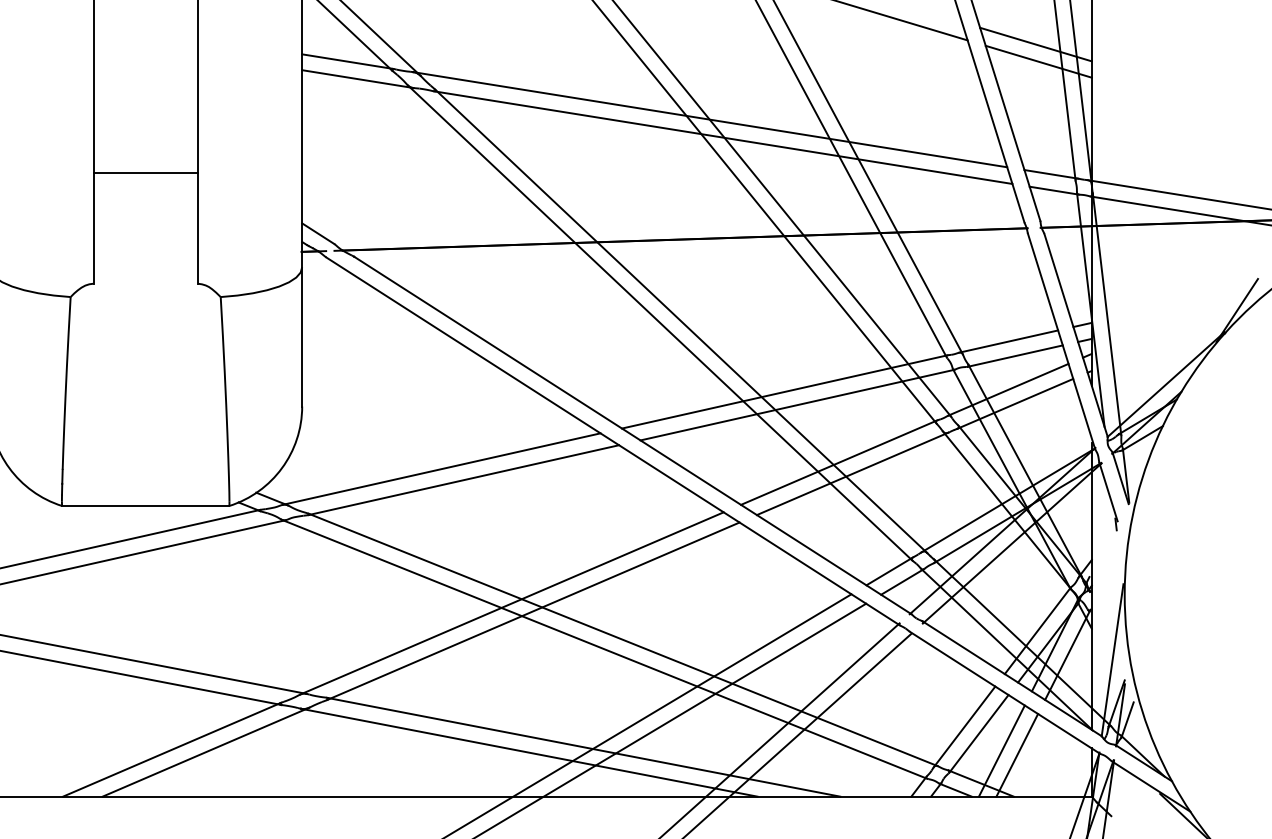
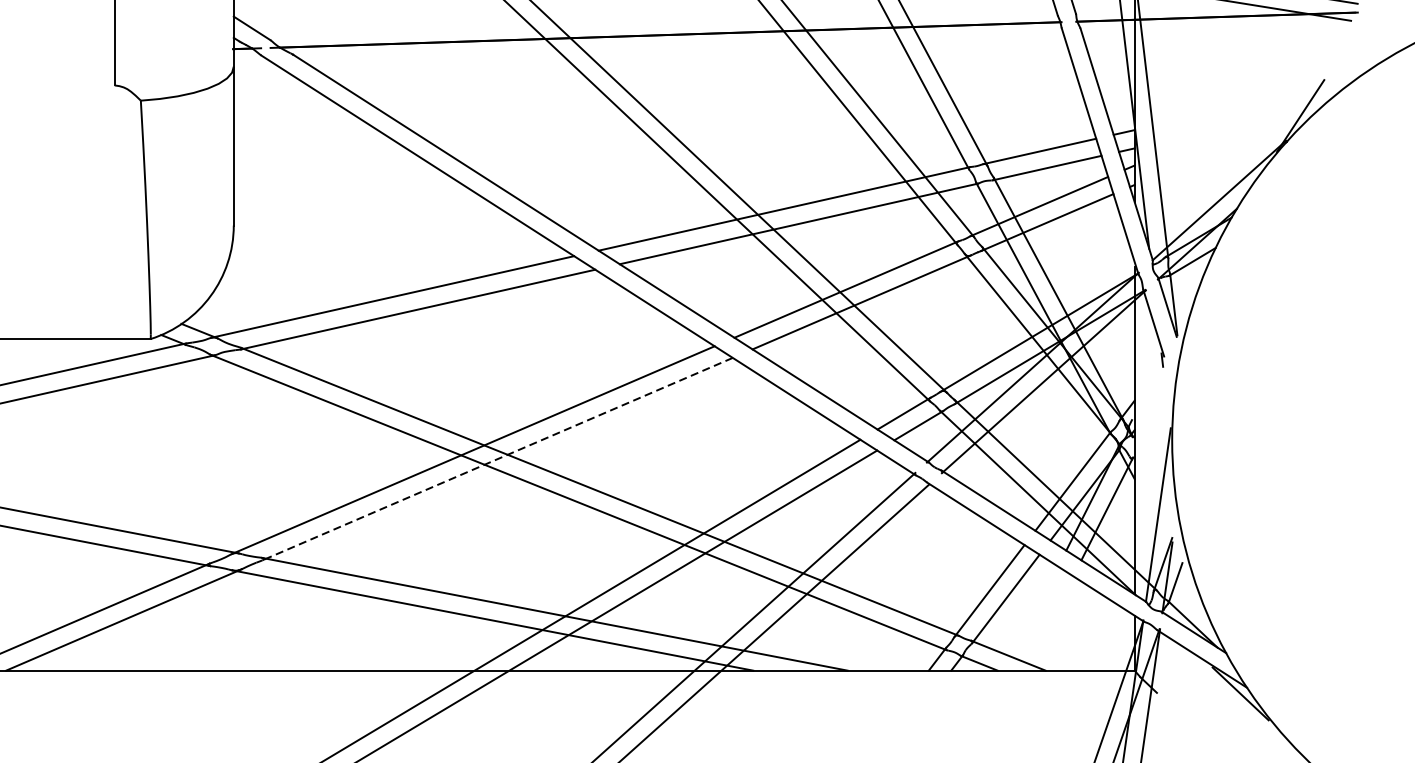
line: (533, 611) -> (497, 459), solid -> dashed
line: (1001, 750) -> (1031, 618), removed
line: (1017, 754) -> (1049, 622), removed

